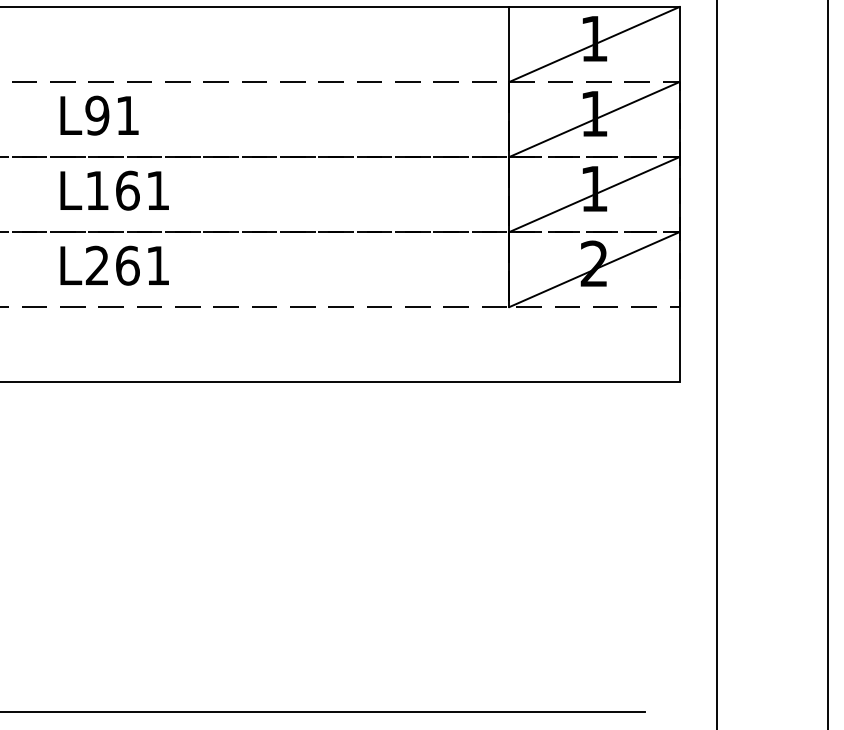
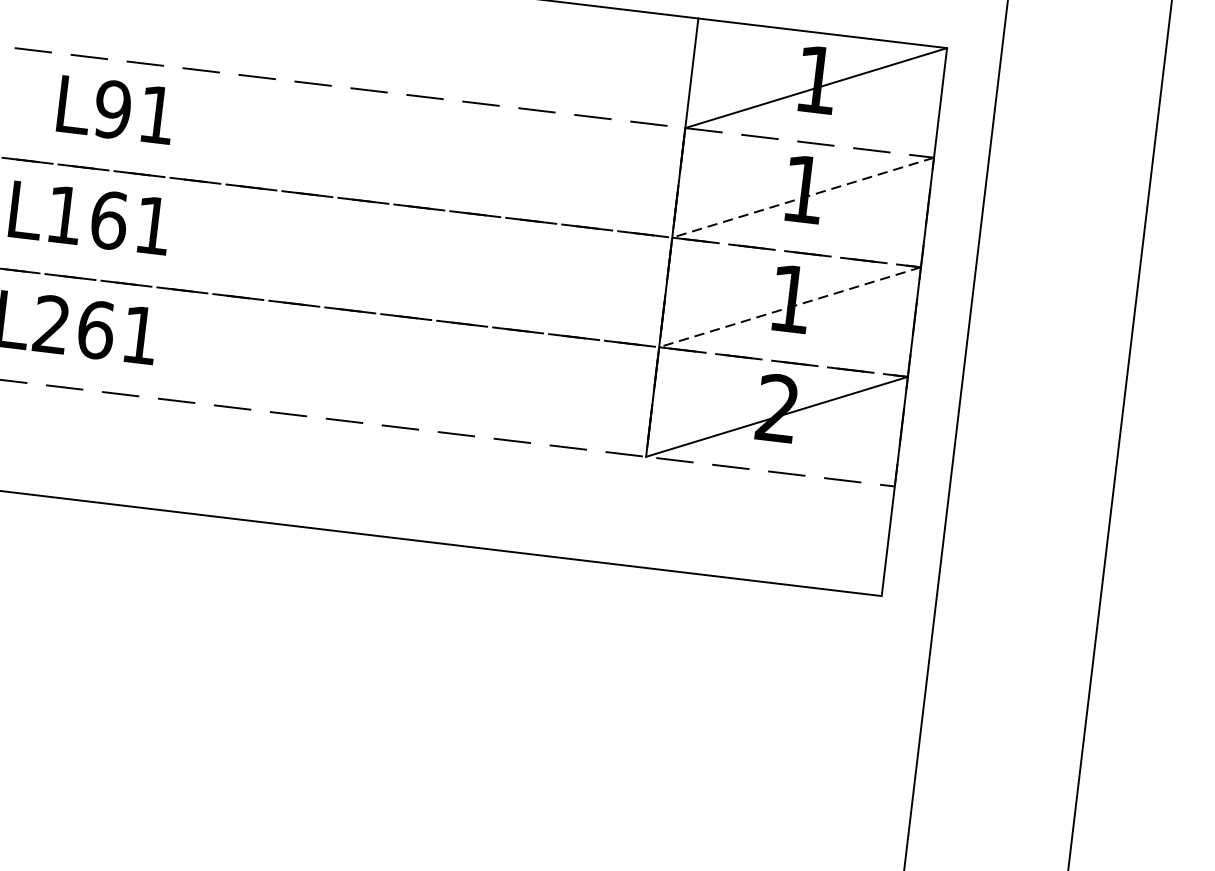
text: (99, 115) -> (116, 109), moved
line: (594, 119) -> (803, 197), solid -> dashed
line: (594, 194) -> (790, 307), solid -> dashed

